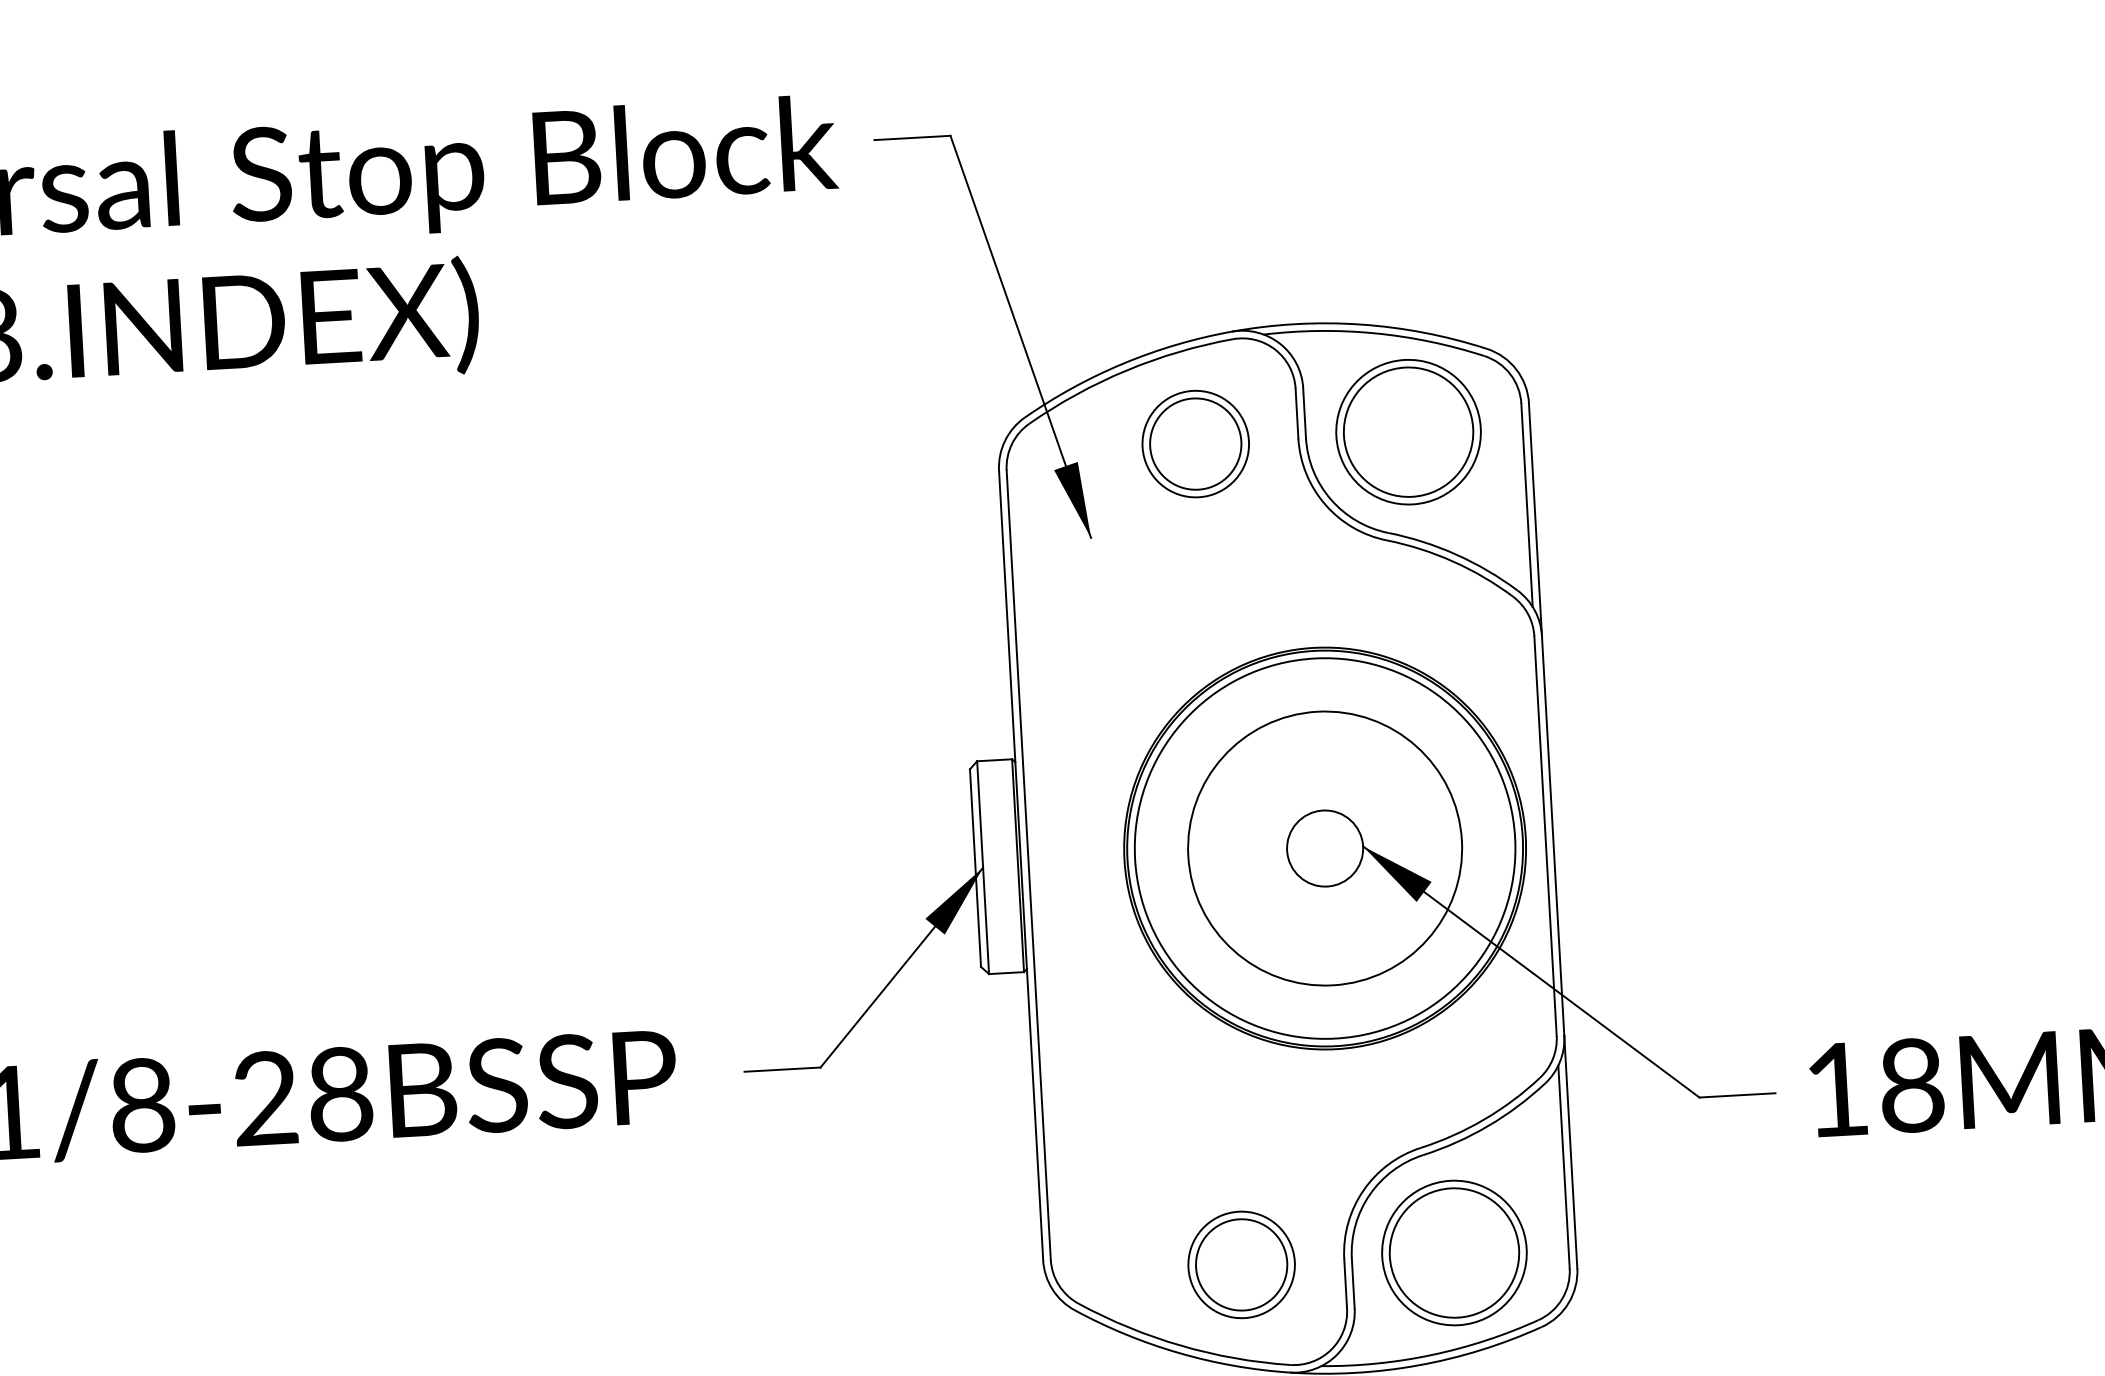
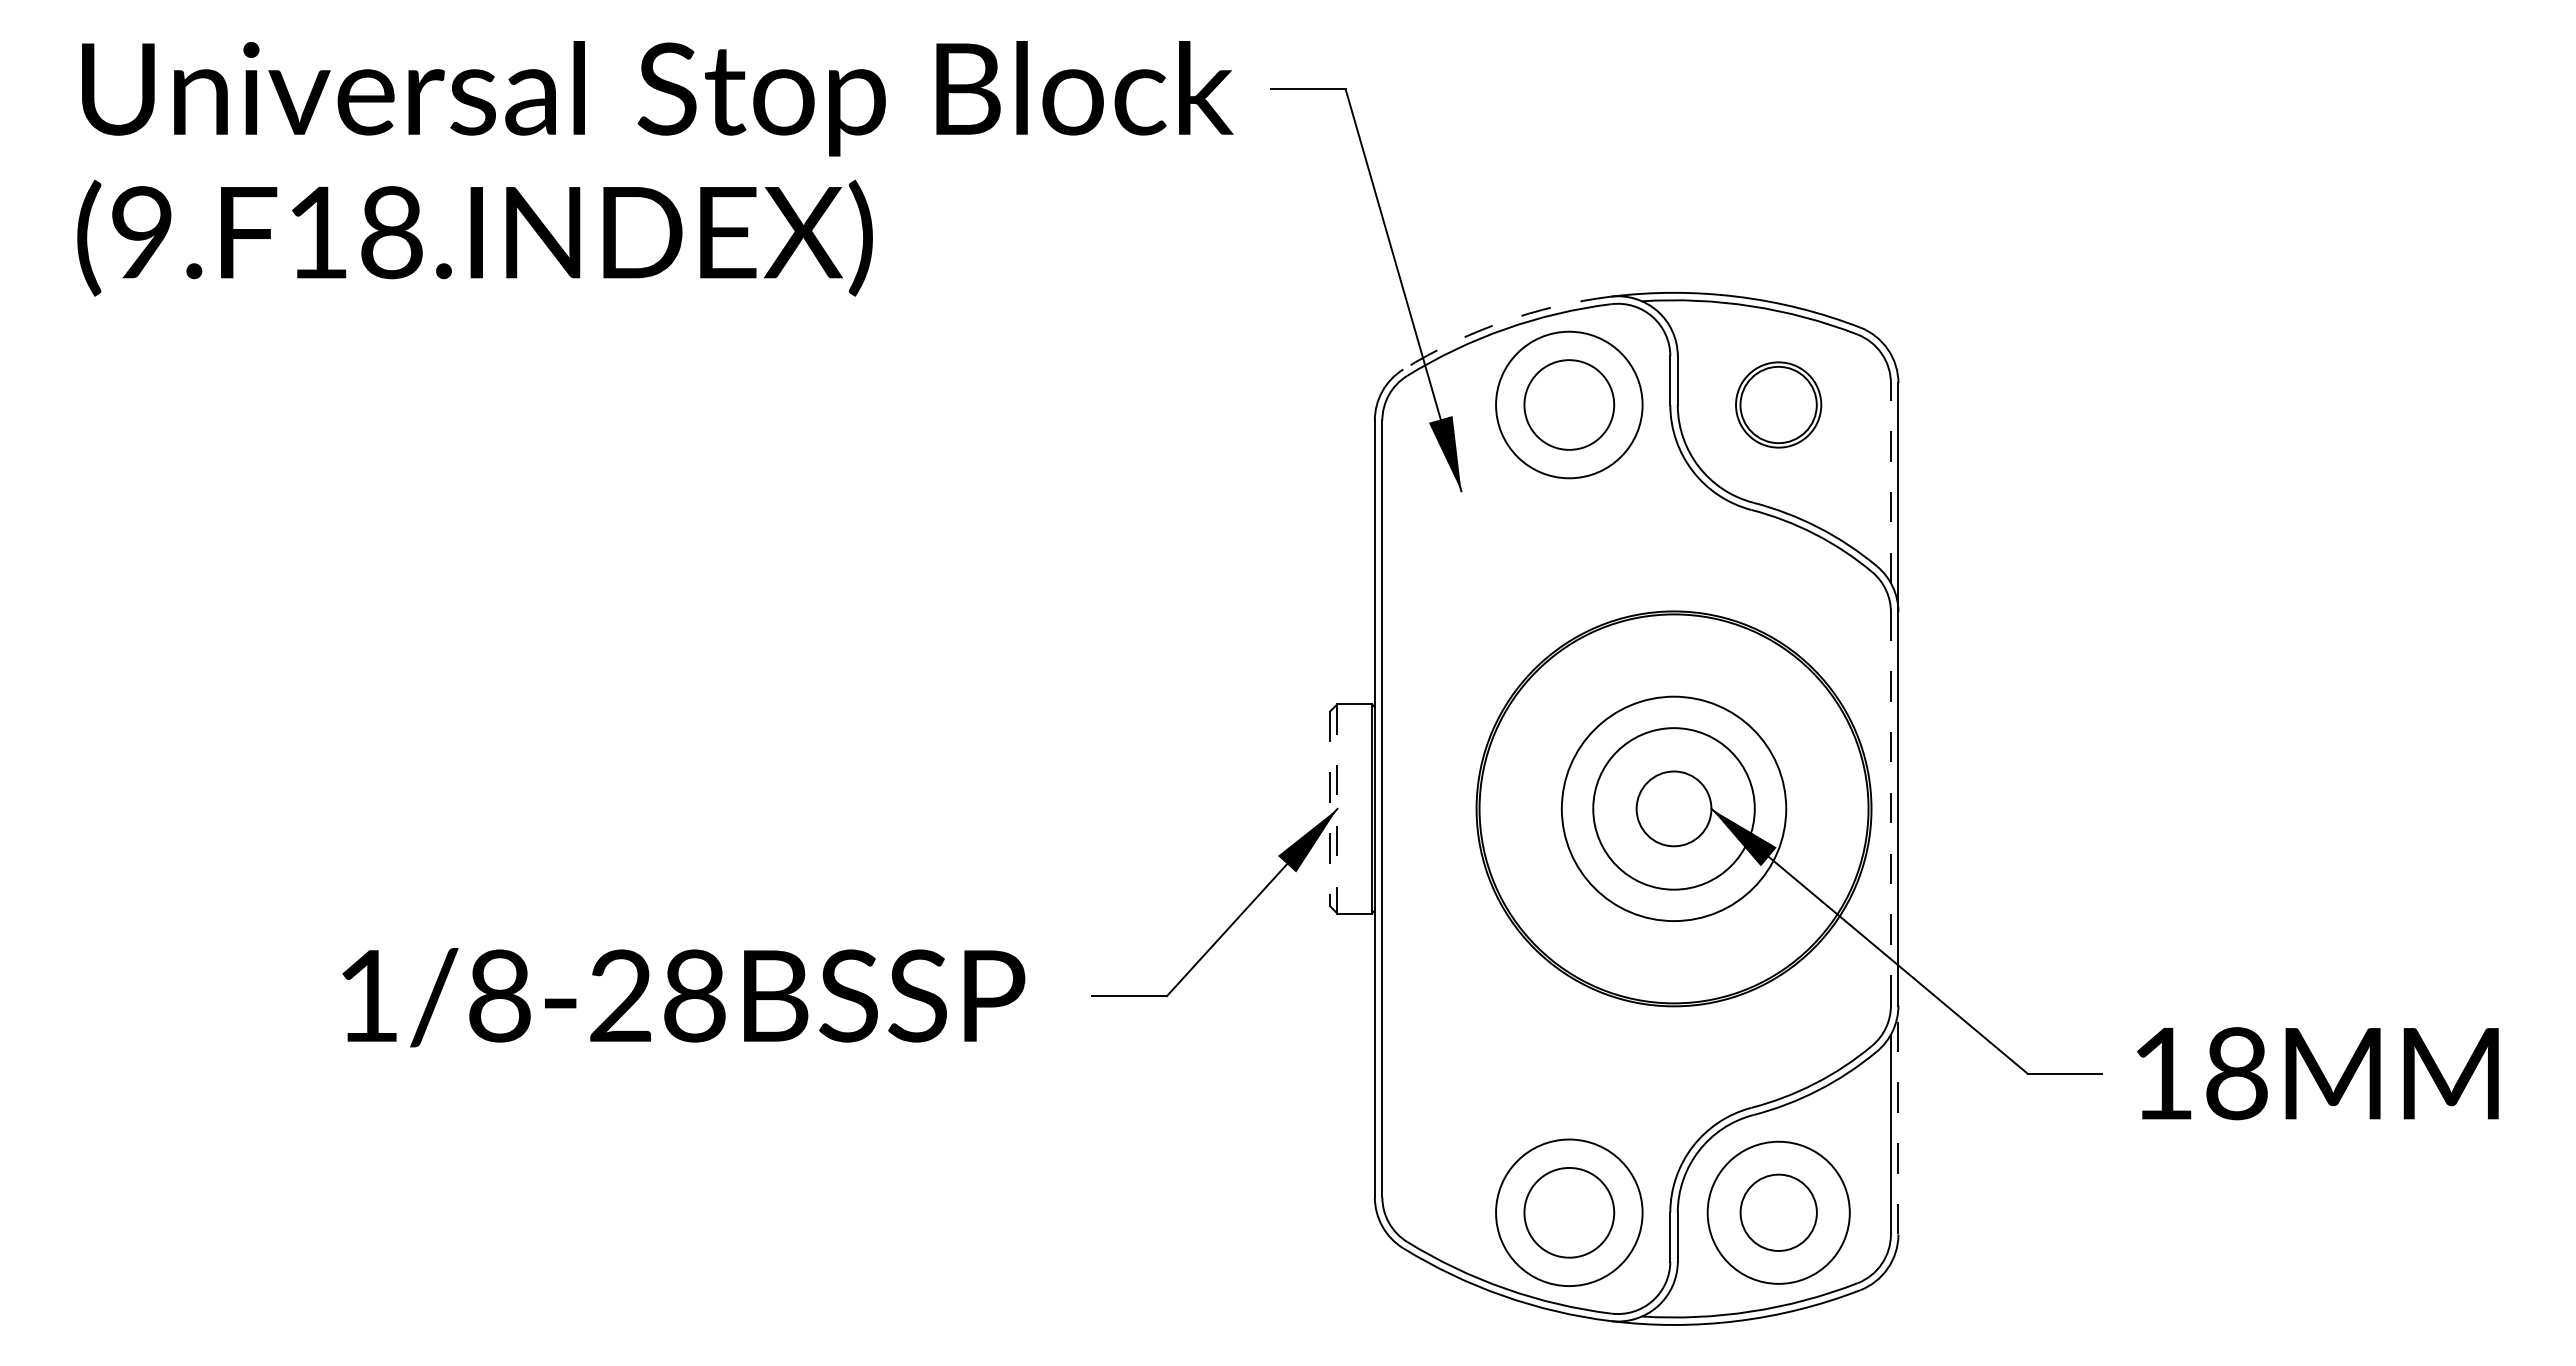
arc: (1124, 362) -> (1503, 321), solid -> dashed
part: (1408, 431) -> (1778, 404), size x0.6
circle: (1194, 443) -> (1568, 404), size x1.4
line: (1526, 505) -> (1890, 483), solid -> dashed
line: (1545, 835) -> (1890, 808), solid -> dashed
circle: (1324, 848) -> (1673, 808), size x0.6
circle: (1325, 848) -> (1674, 808), size x0.6
line: (983, 867) -> (1337, 808), solid -> dashed
line: (975, 868) -> (1329, 809), solid -> dashed
line: (1570, 1151) -> (1898, 1119), solid -> dashed
circle: (1454, 1252) -> (1778, 1212), size x0.6
circle: (1240, 1264) -> (1568, 1212), size x1.4

